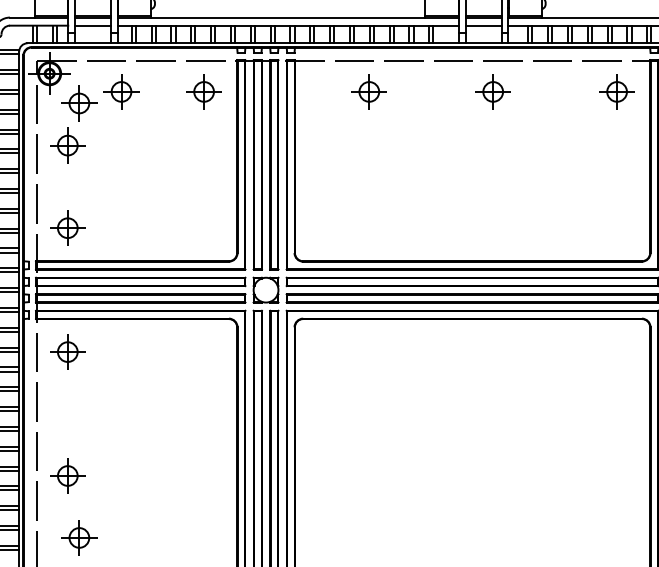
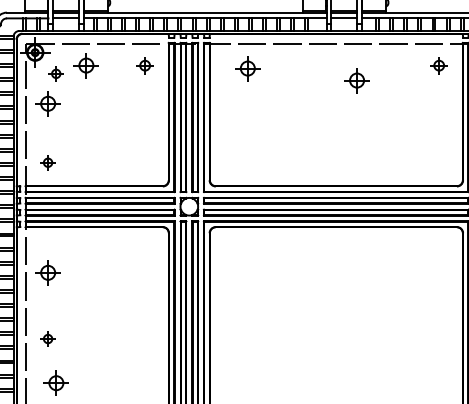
part: (203, 91) -> (144, 65), size x0.7
part: (368, 91) -> (247, 68), moved
part: (492, 91) -> (356, 80), moved
part: (615, 91) -> (438, 65), size x0.7
part: (78, 103) -> (55, 73), size x0.6
part: (66, 228) -> (47, 162), size x0.6
part: (66, 351) -> (47, 272), moved
part: (66, 475) -> (47, 338), size x0.6

